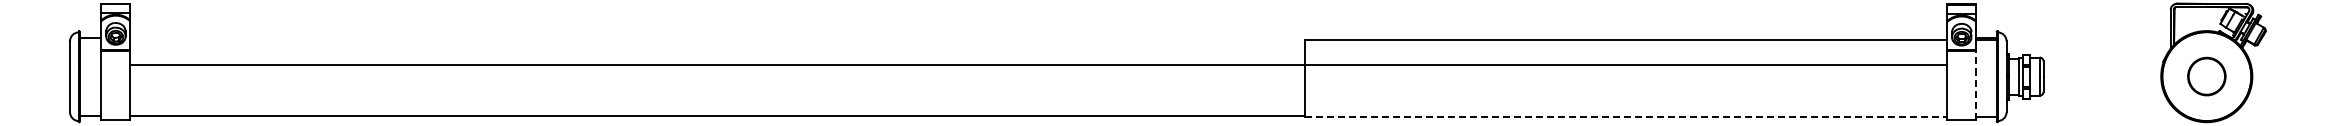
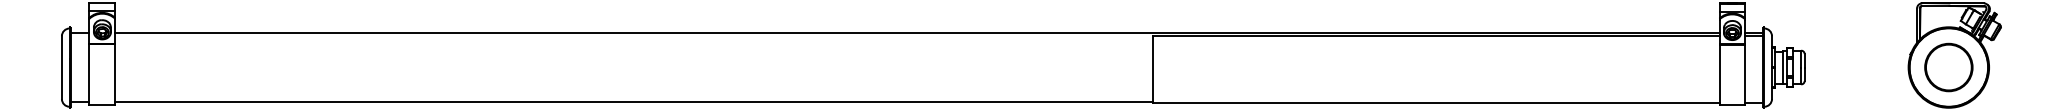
line: (1038, 64) -> (917, 32), moved
part: (2206, 76) -> (1948, 67), size x1.43
line: (1976, 84) -> (1745, 74), dashed -> solid
line: (1626, 116) -> (1436, 102), dashed -> solid

